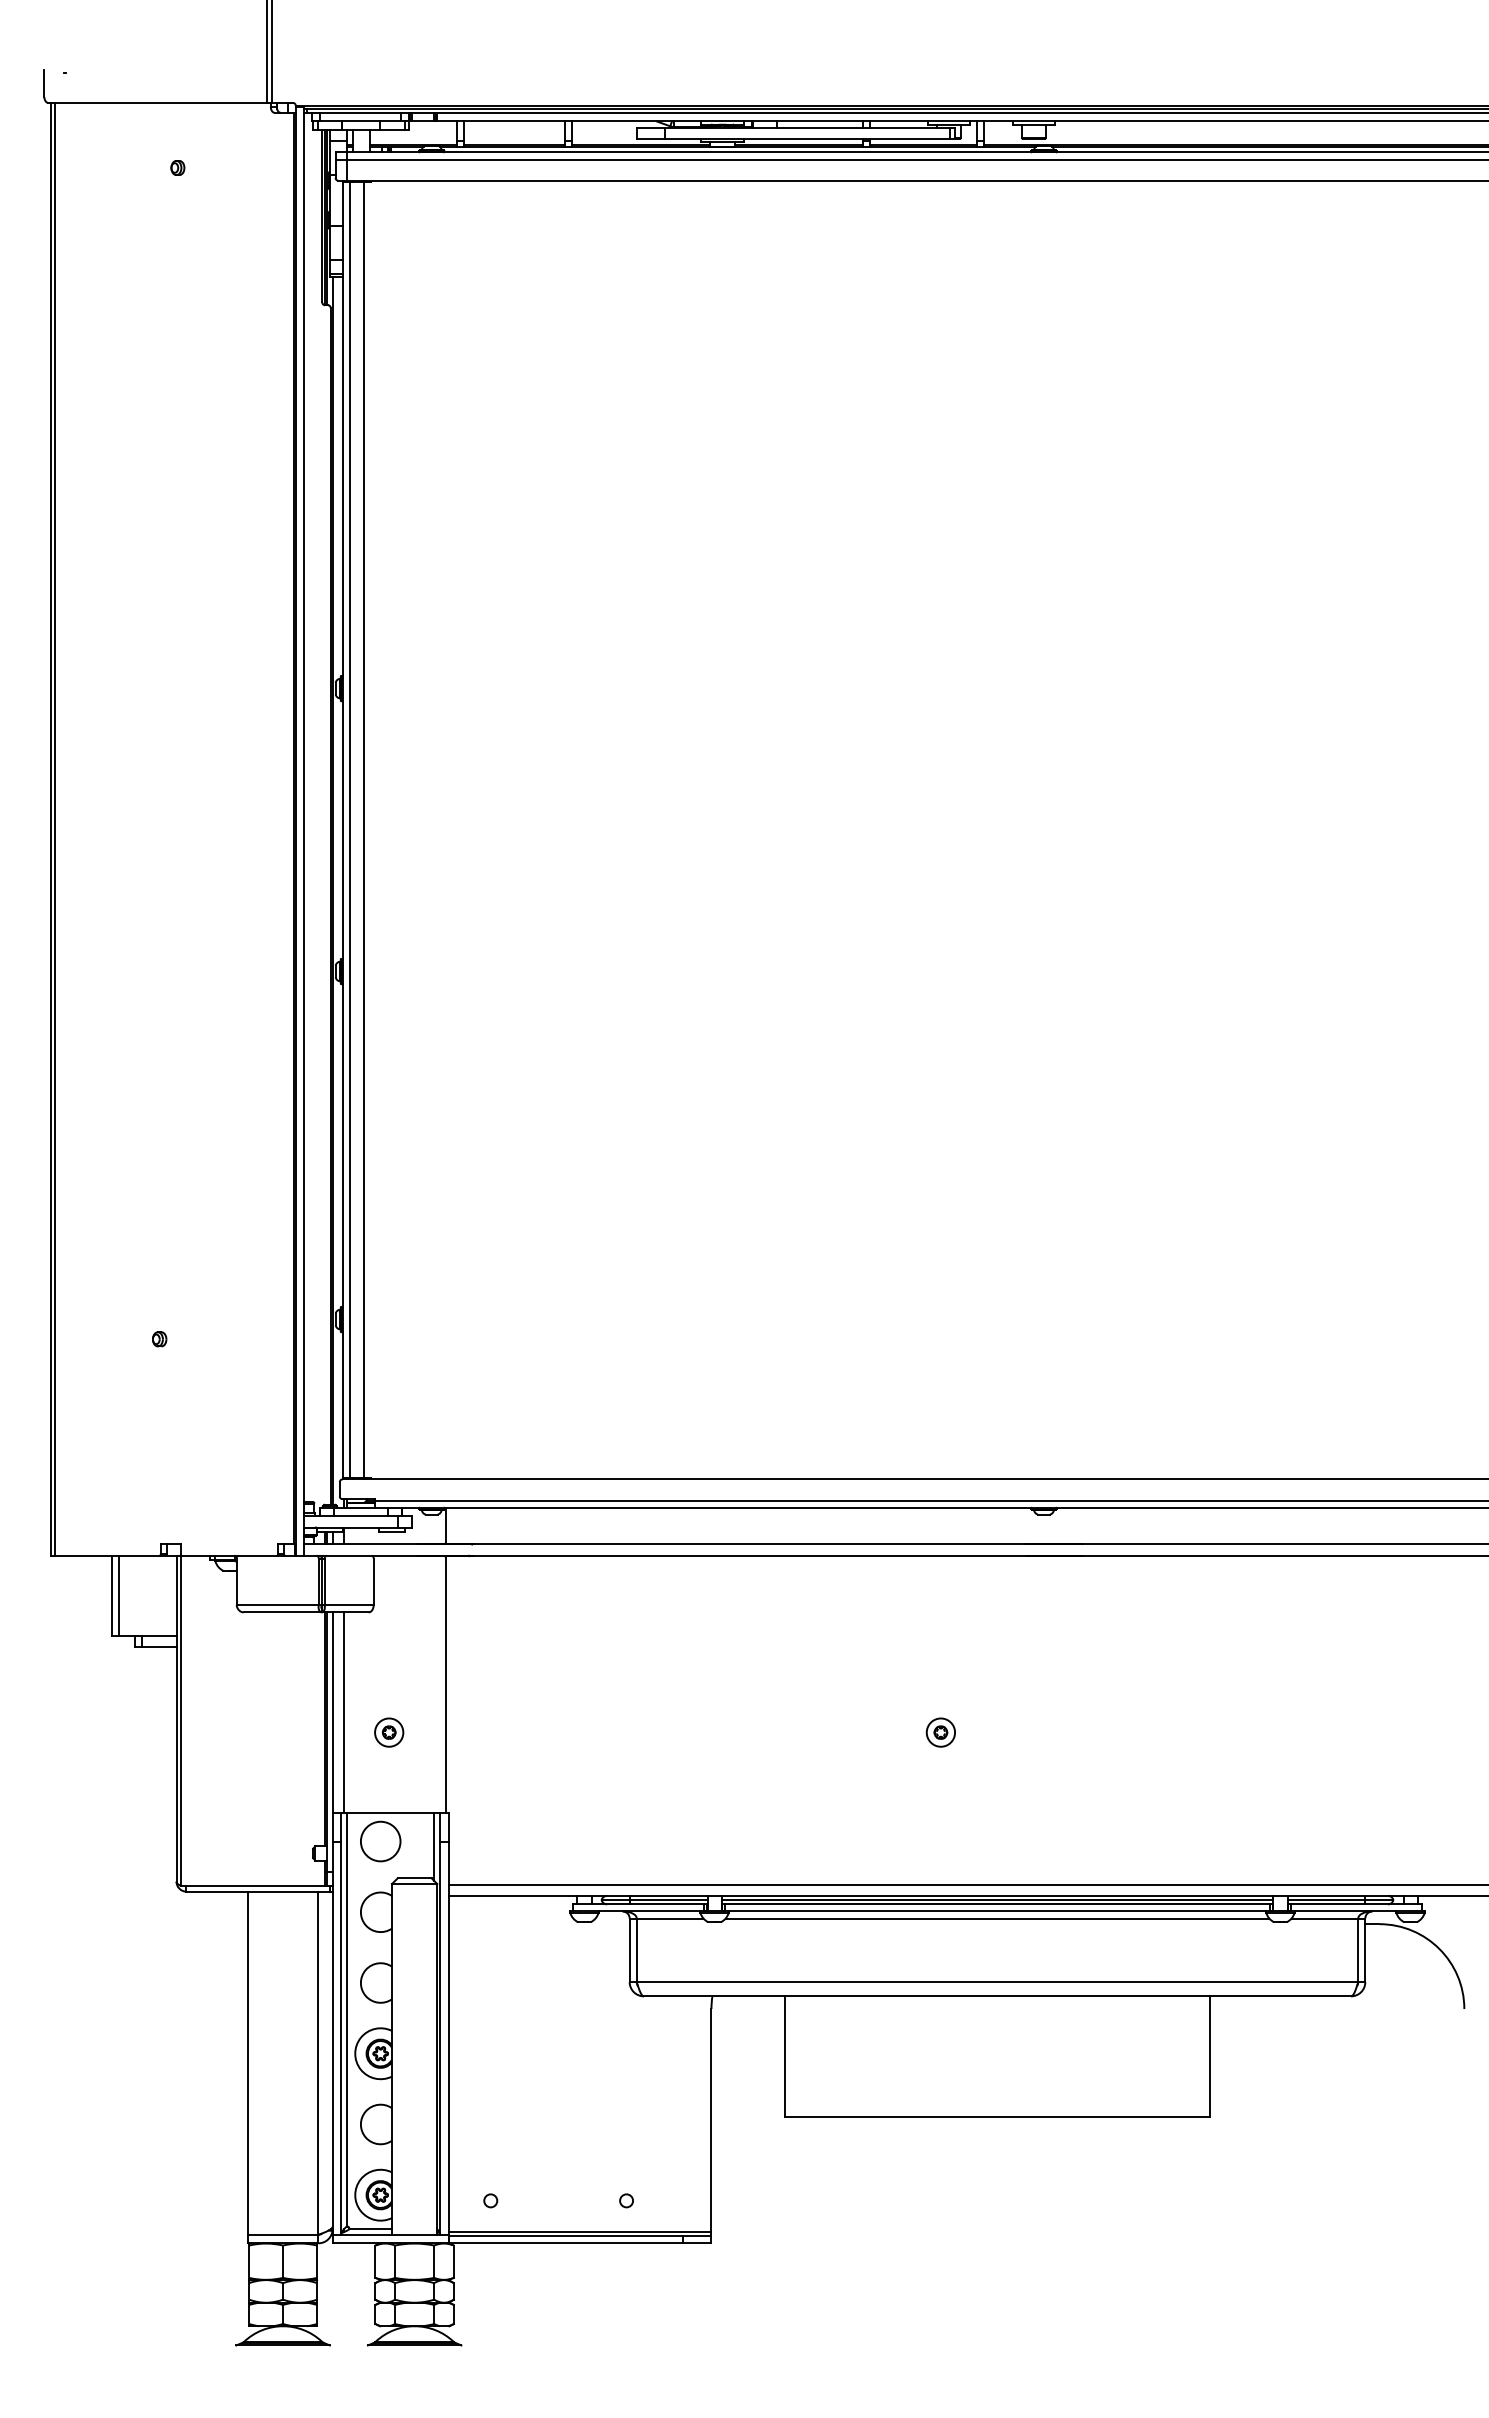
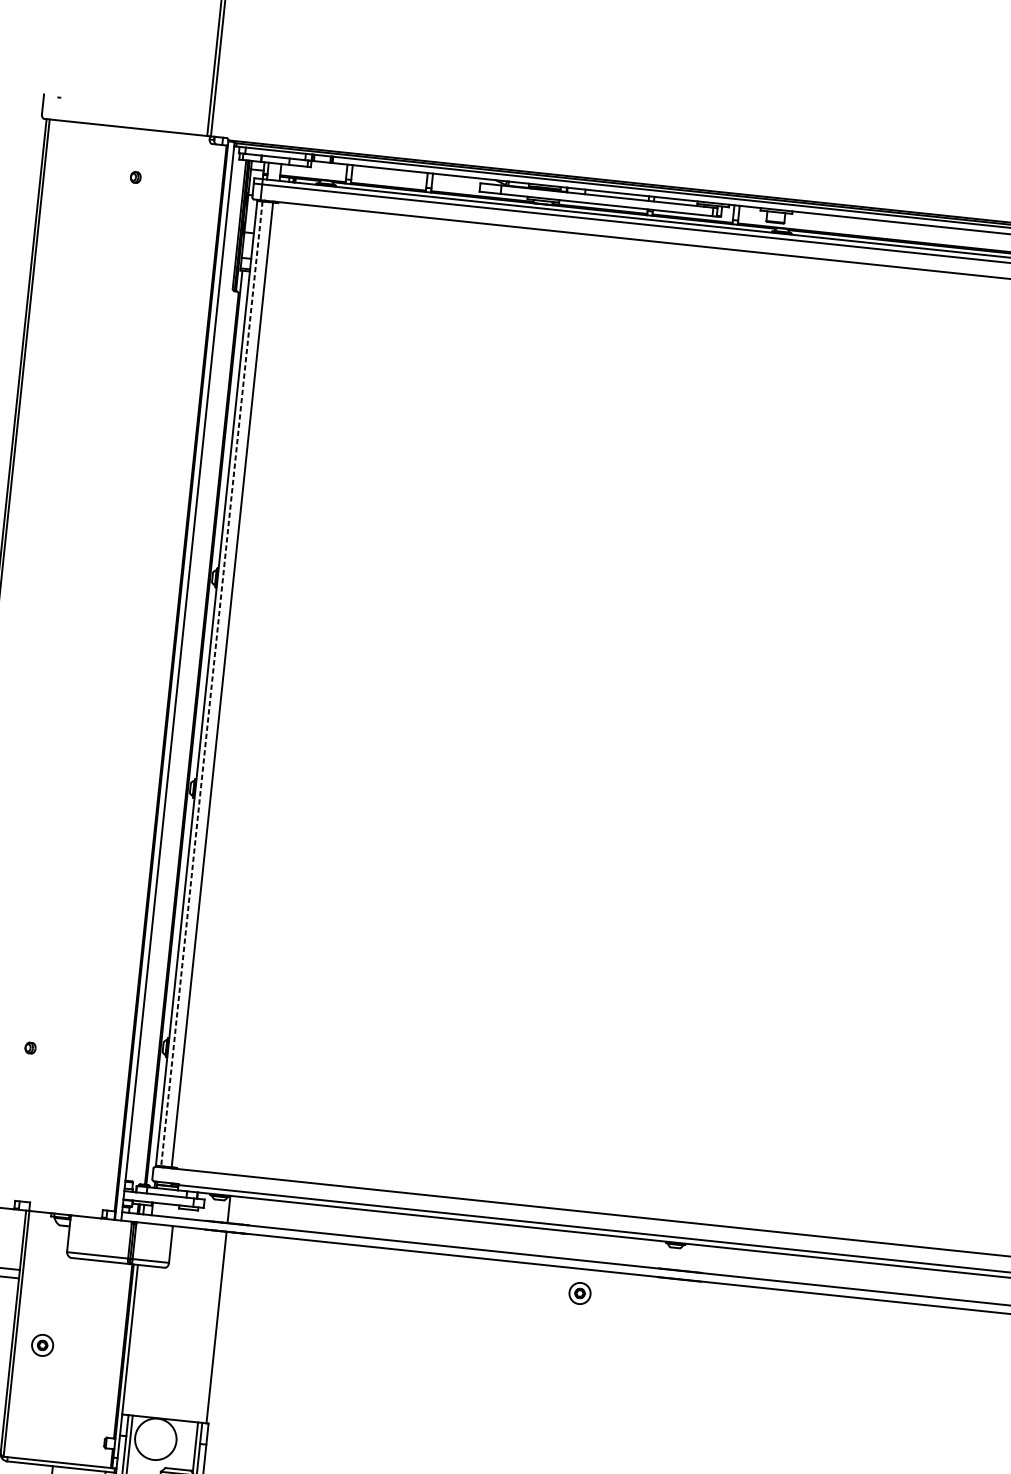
line: (349, 830) -> (211, 684), solid -> dashed
line: (343, 1712) -> (138, 1340), removed
part: (389, 1732) -> (42, 1345), moved
part: (940, 1732) -> (579, 1293), moved
circle: (380, 1841) -> (155, 1439), size x1.4

